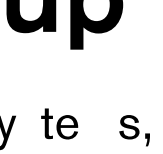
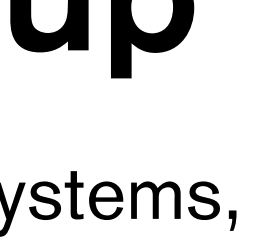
fill: (98, 126) -> (155, 199), added
fill: (28, 127) -> (44, 201), added

